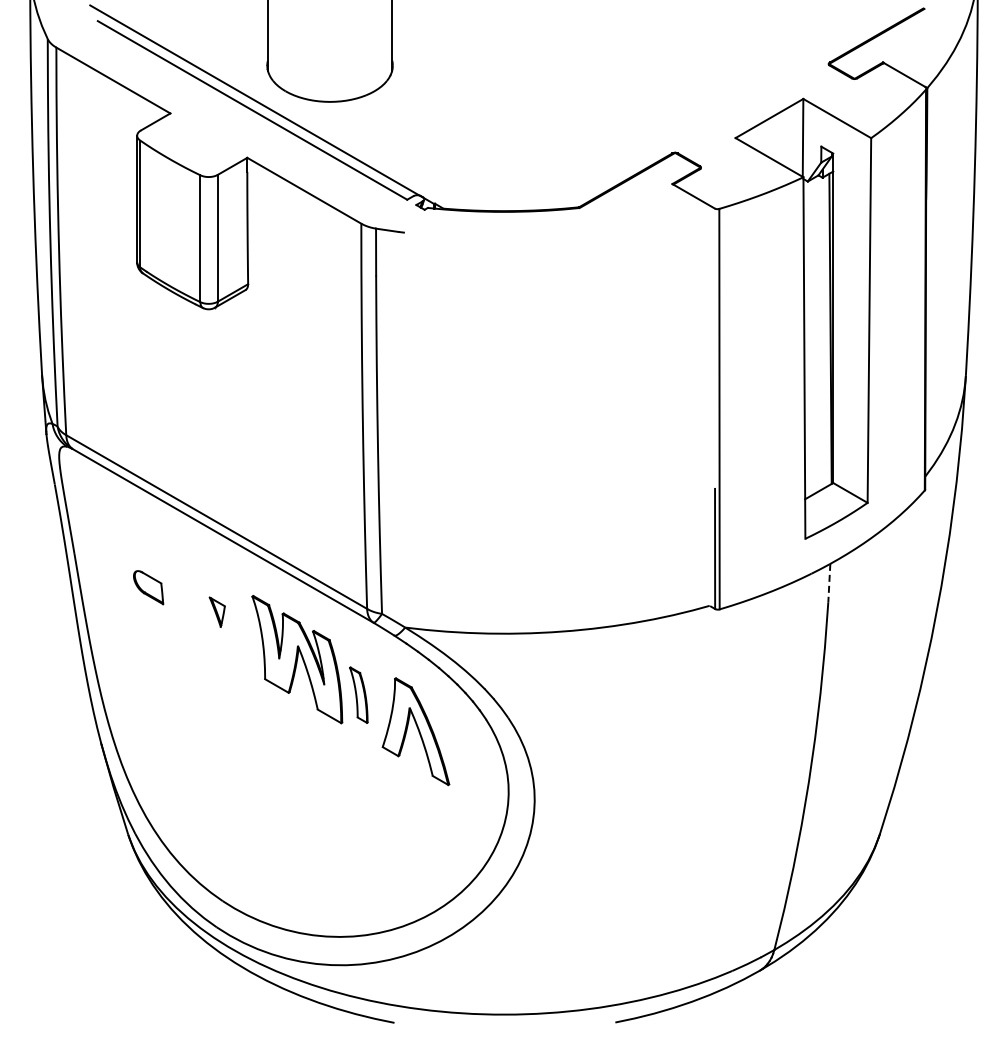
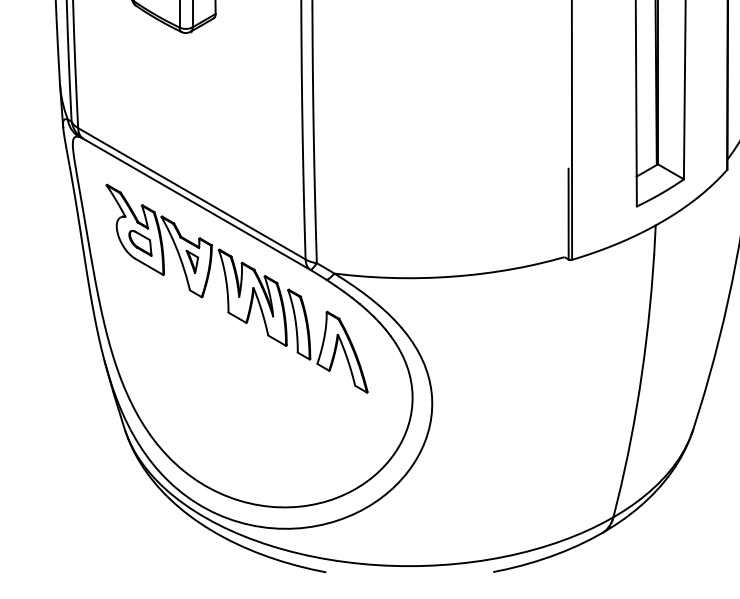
line: (829, 583) -> (655, 240), dashed -> solid
part: (173, 584) -> (159, 241), added
part: (358, 695) -> (299, 324), size x1.67

